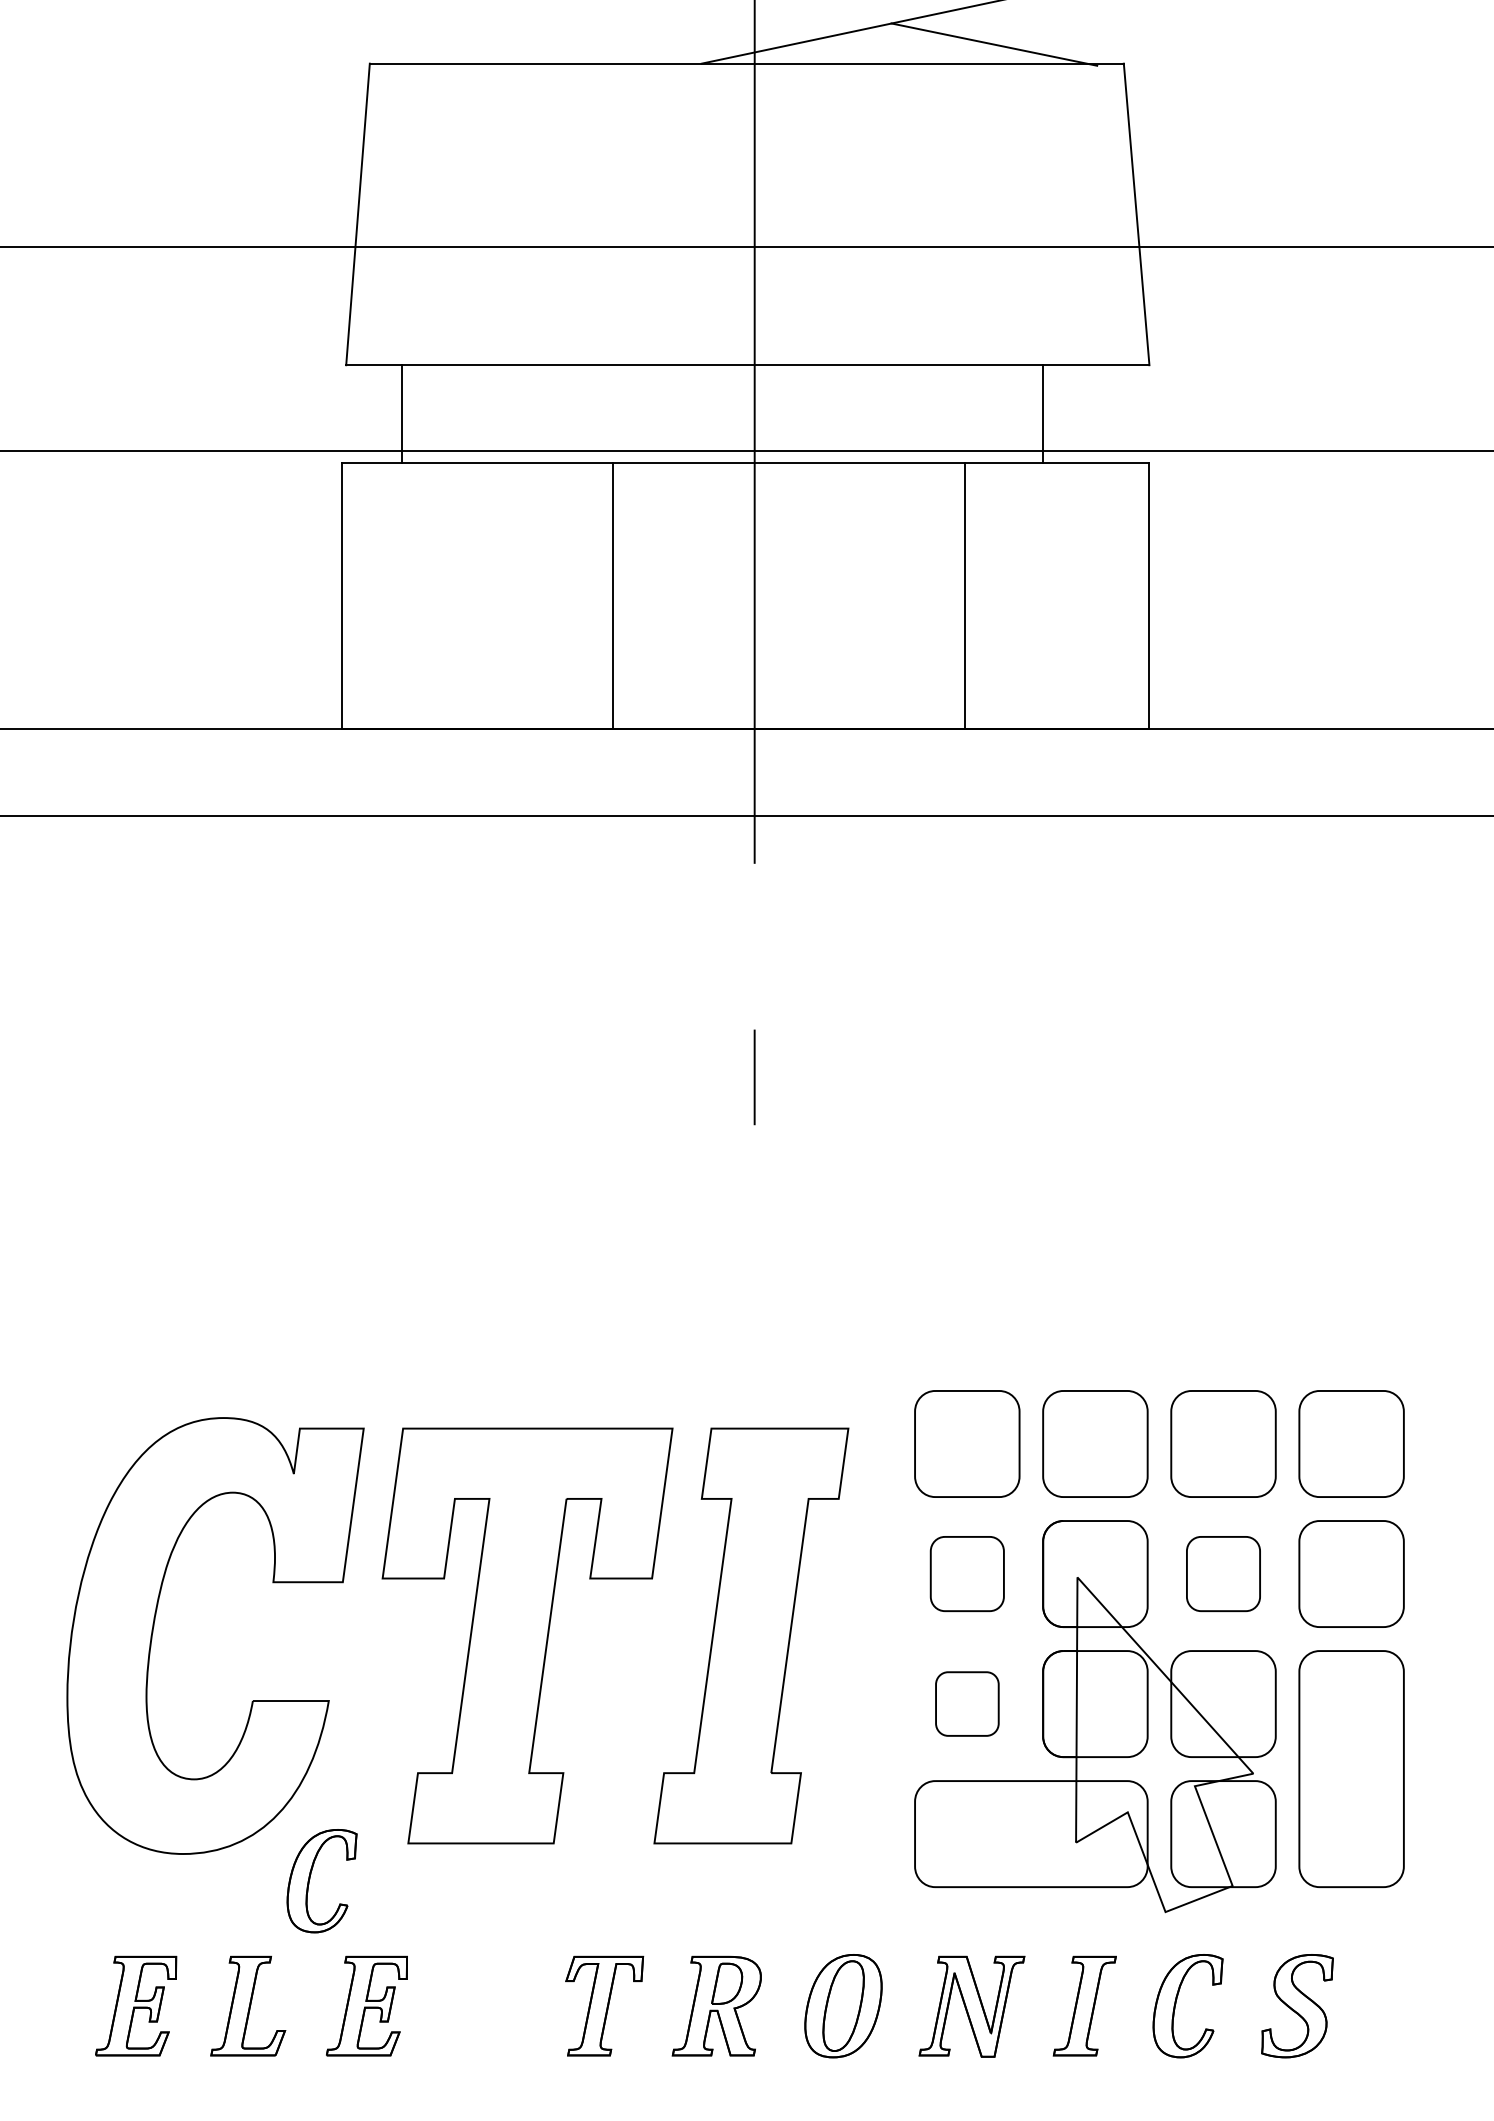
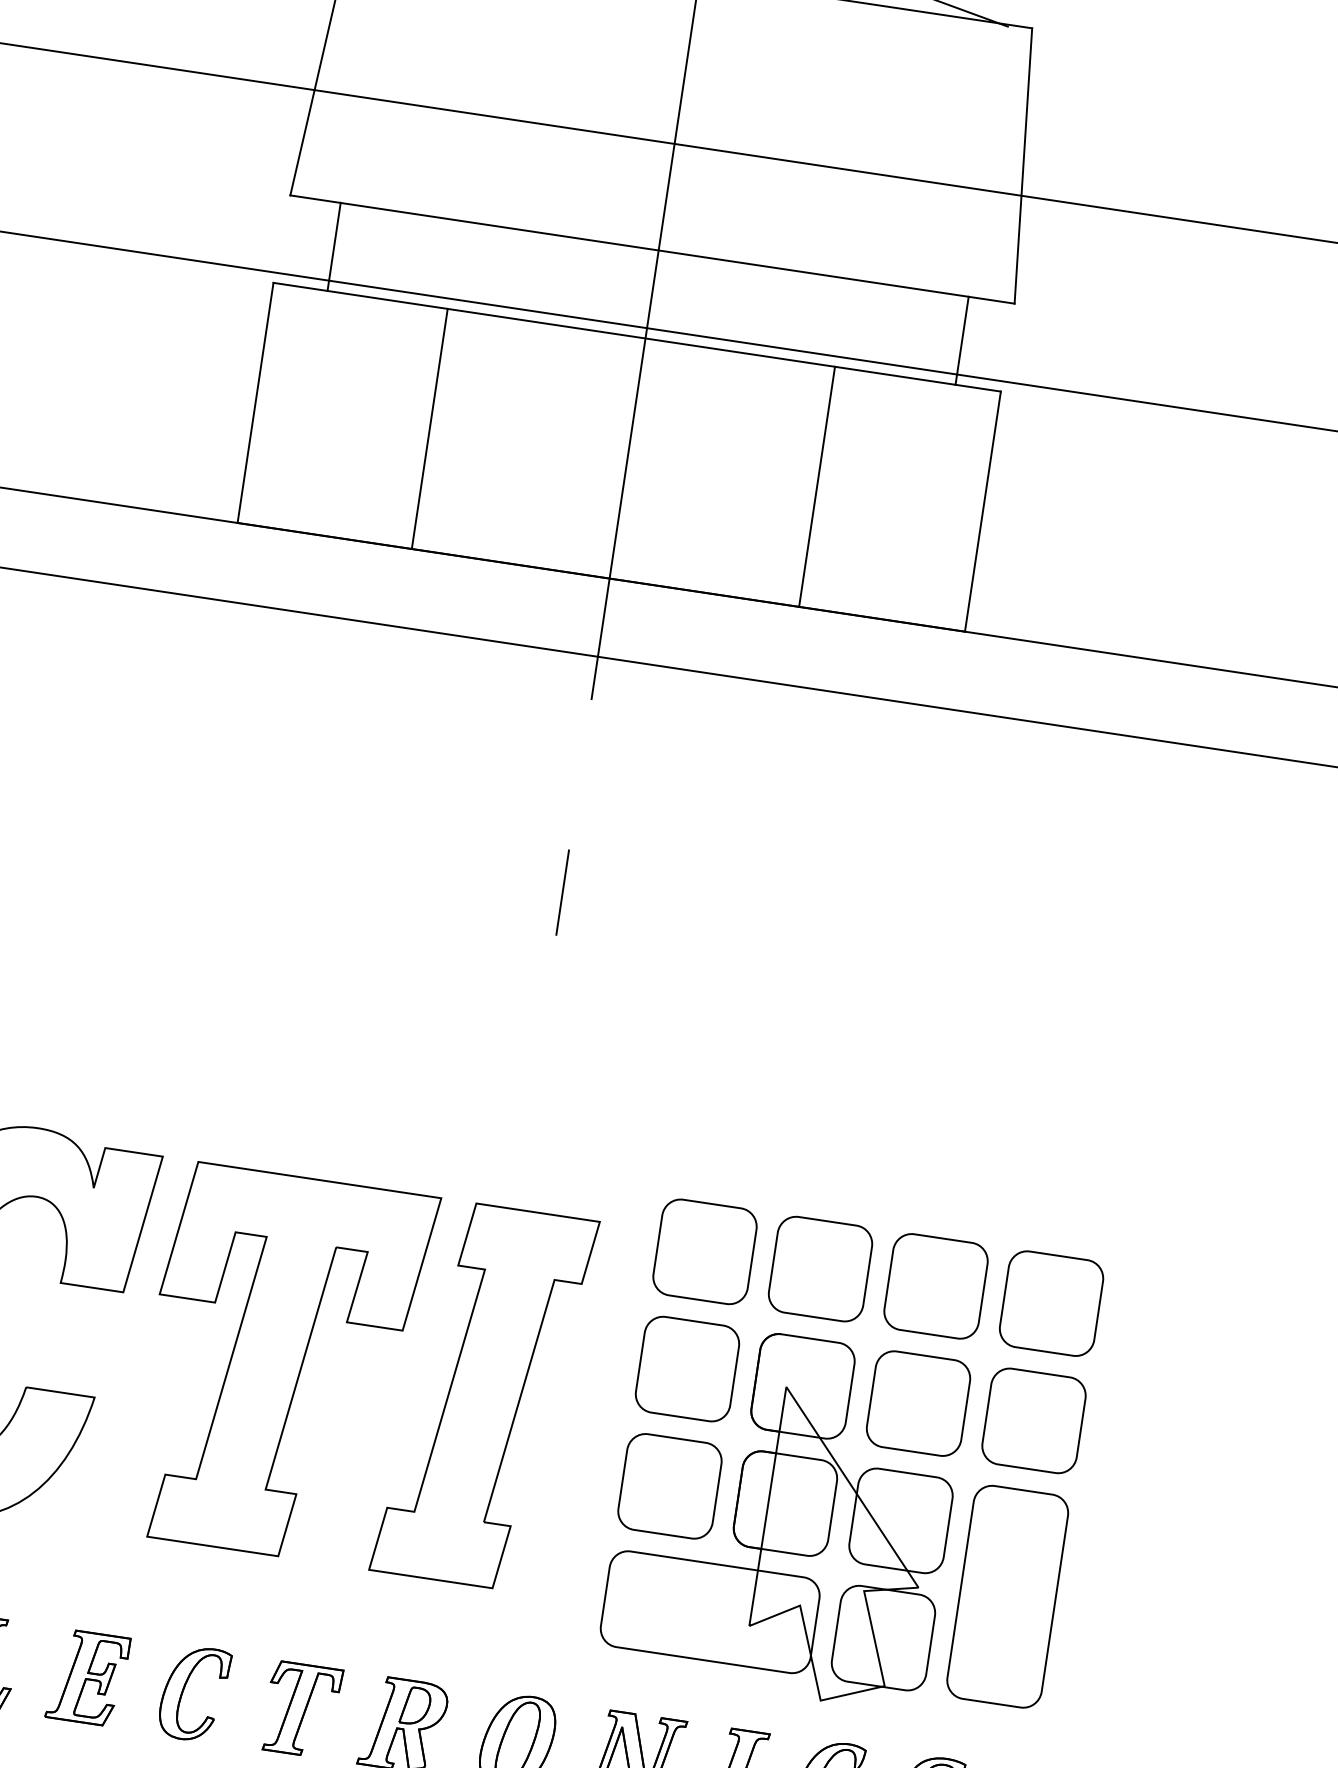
line: (1042, 413) -> (962, 340), moved
line: (613, 595) -> (430, 428), moved
part: (967, 1573) -> (687, 1368), size x1.43
part: (1223, 1573) -> (918, 1403), size x1.43
part: (967, 1703) -> (670, 1485), size x1.67
part: (310, 1879) -> (184, 1690), moved

